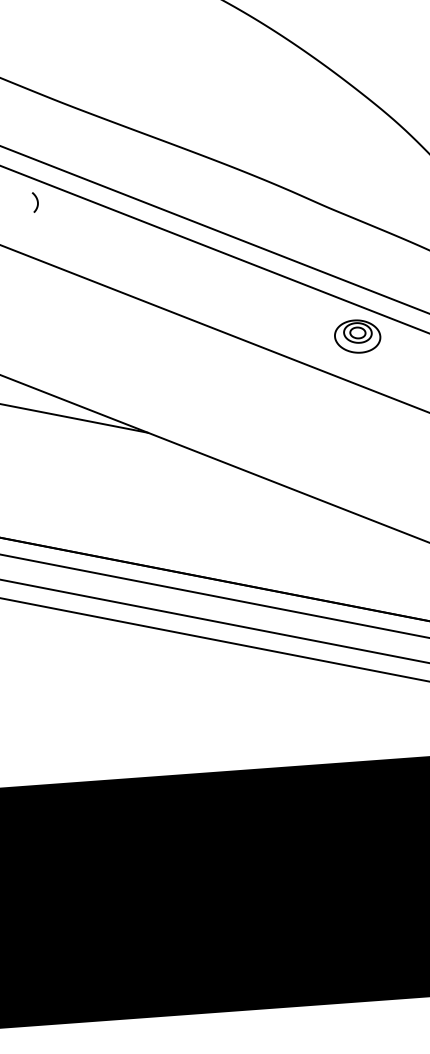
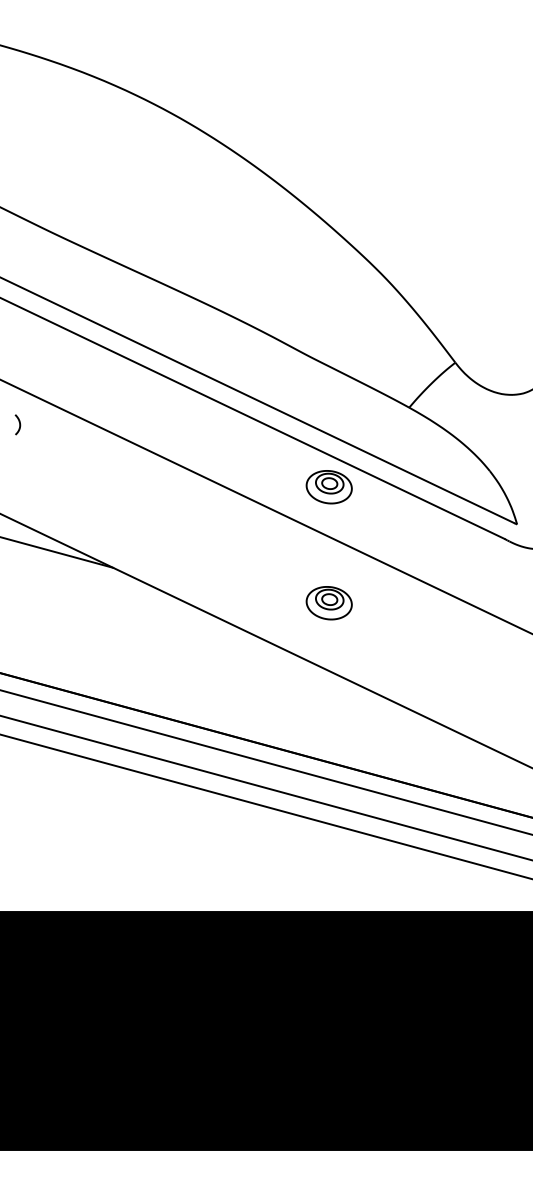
curve: (37, 201) -> (19, 424), moved
part: (365, 452) -> (328, 603), added

